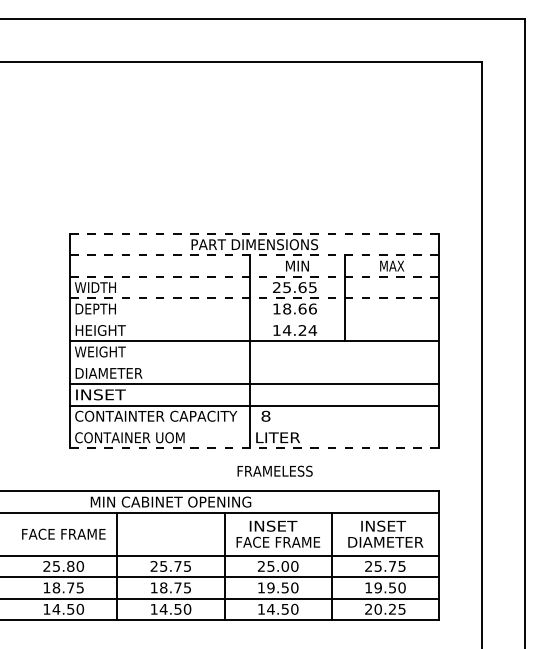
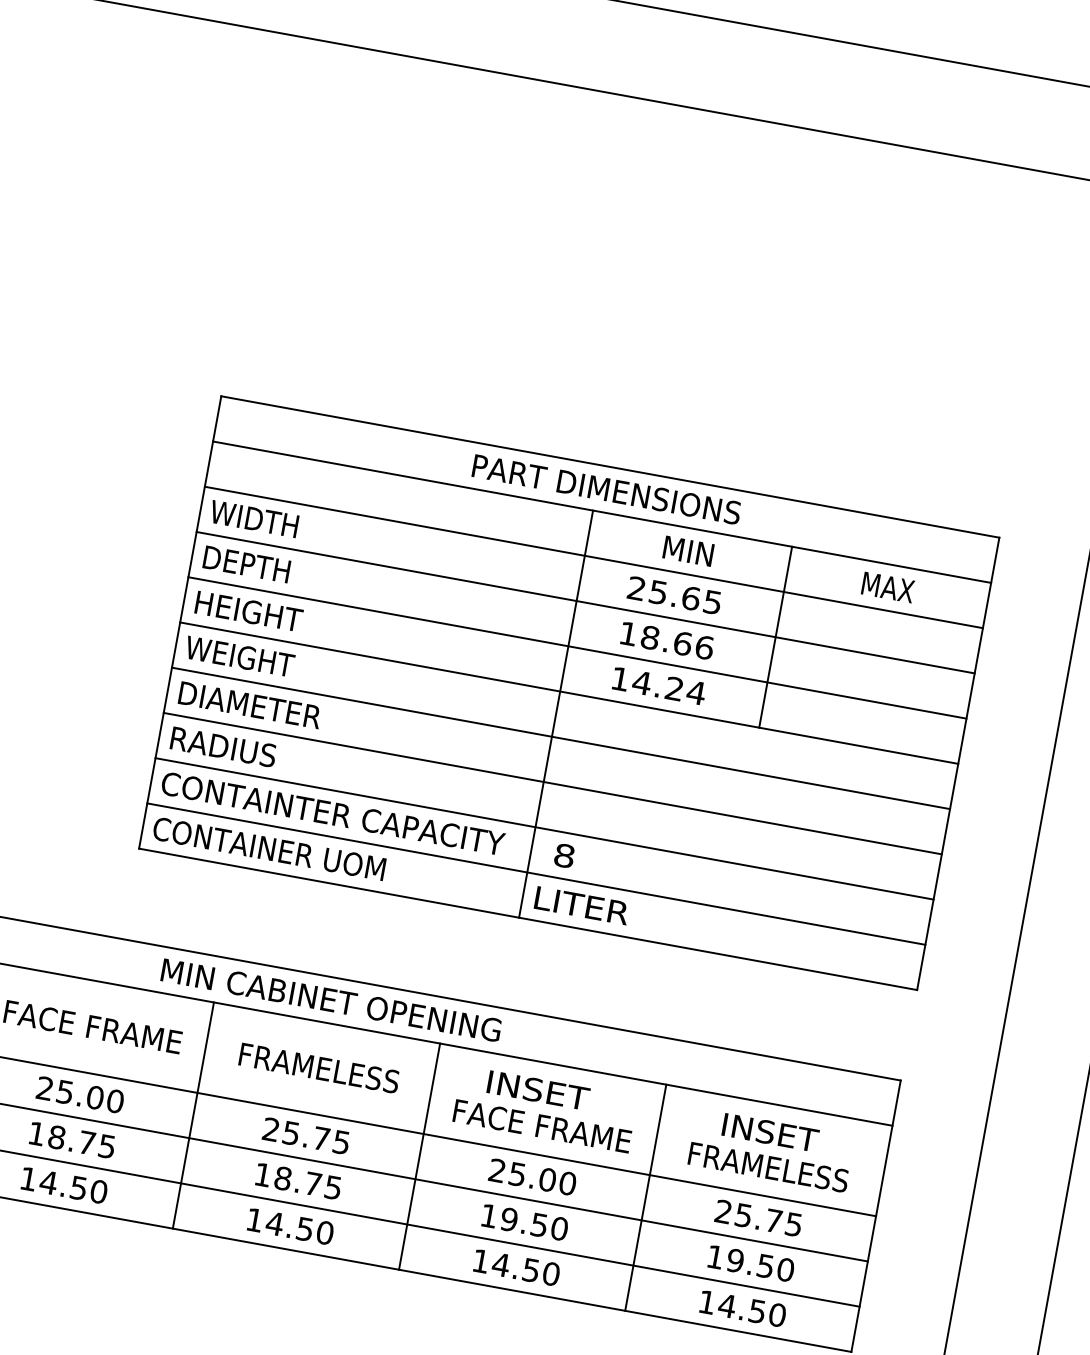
line: (255, 233) -> (612, 466), dashed -> solid
line: (255, 255) -> (604, 512), dashed -> solid
line: (255, 276) -> (596, 557), dashed -> solid
line: (255, 298) -> (587, 603), dashed -> solid
line: (254, 319) -> (577, 647), added
line: (254, 362) -> (560, 737), added
text: (100, 394) -> (223, 746), INSET -> RADIUS
line: (254, 427) -> (536, 875), added
line: (255, 448) -> (530, 919), dashed -> solid
text: (274, 470) -> (318, 1066), moved
text: (385, 541) -> (768, 1165), DIAMETER -> FRAMELESS
text: (70, 566) -> (94, 1097), 25.80 -> 25.00
text: (385, 608) -> (742, 1306), 20.25 -> 14.50

